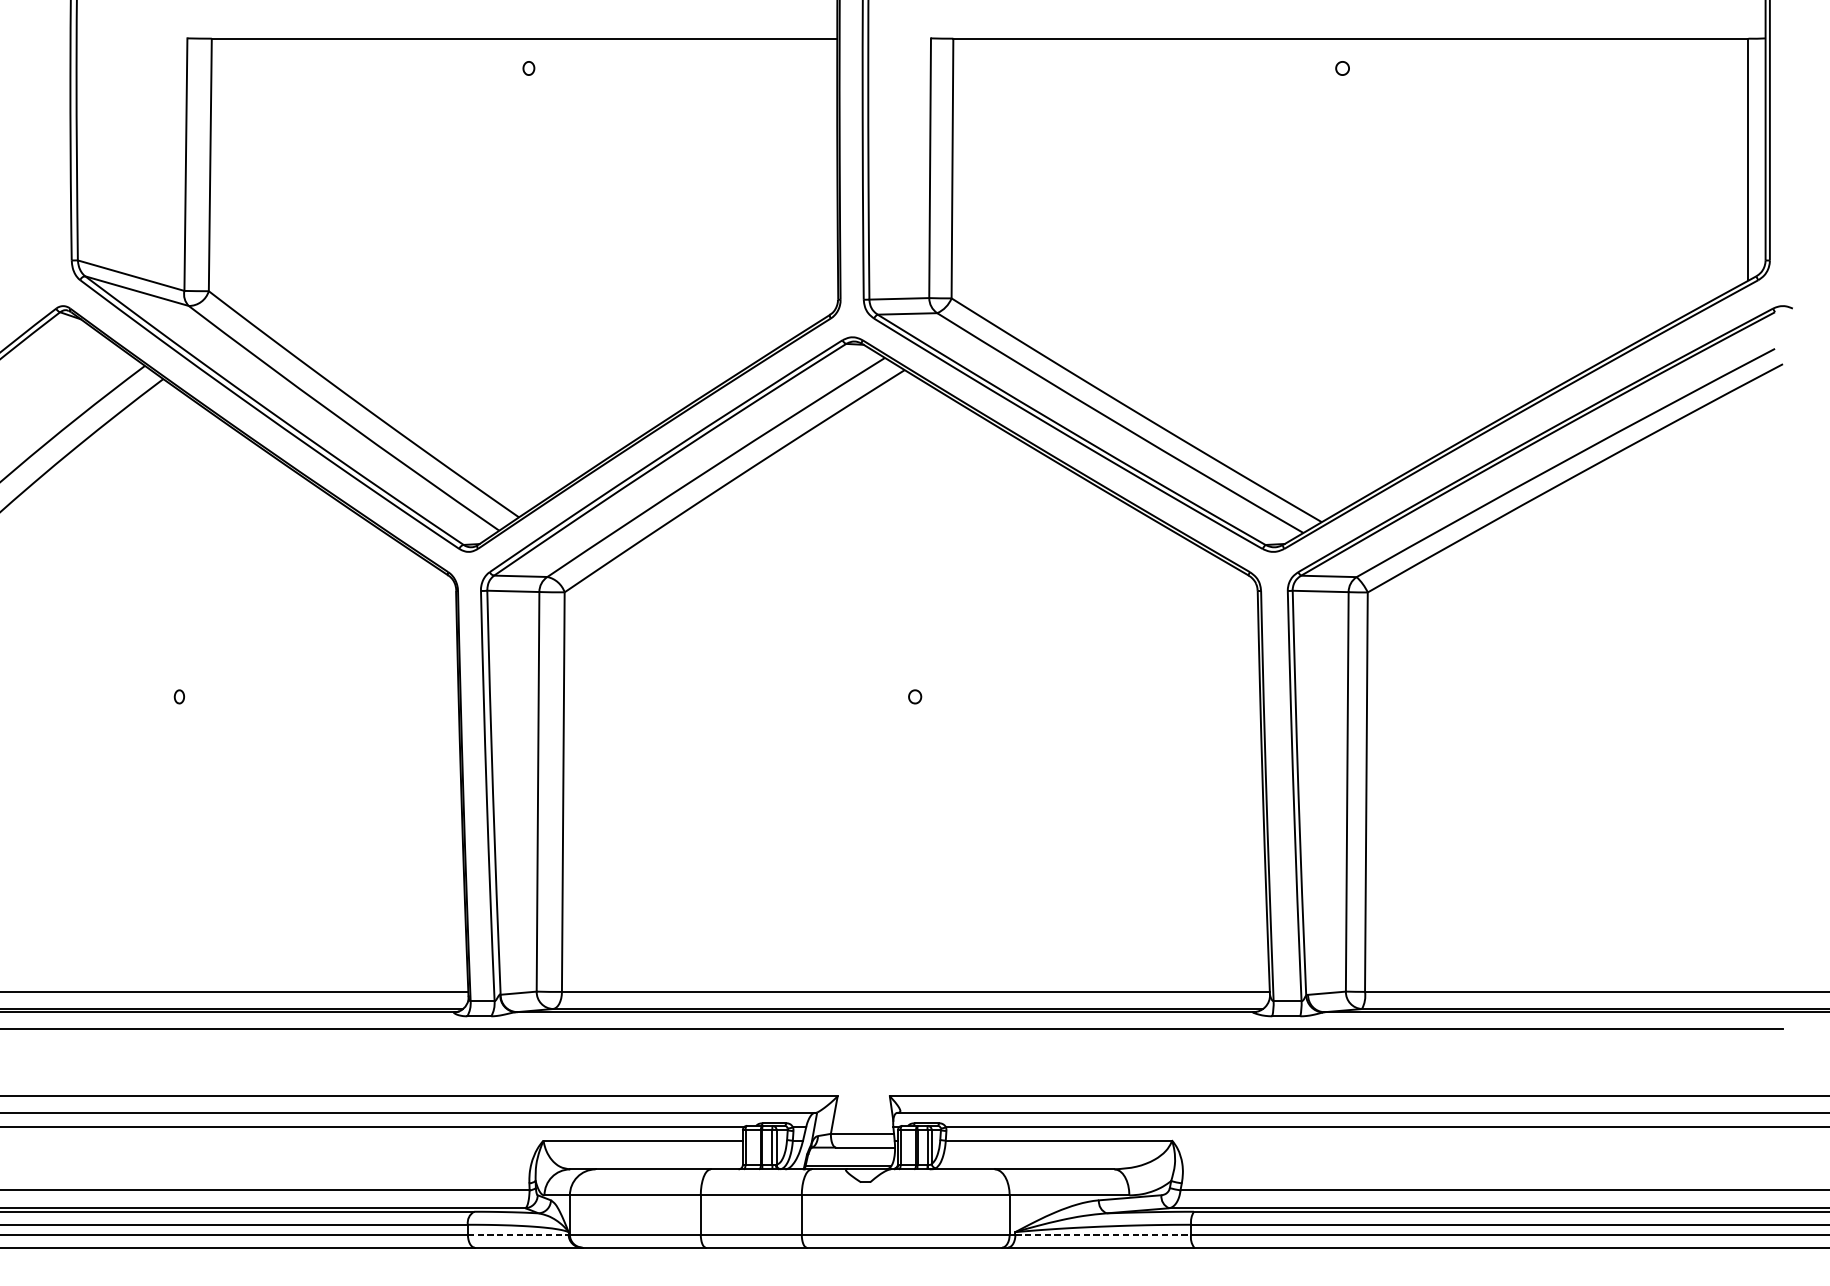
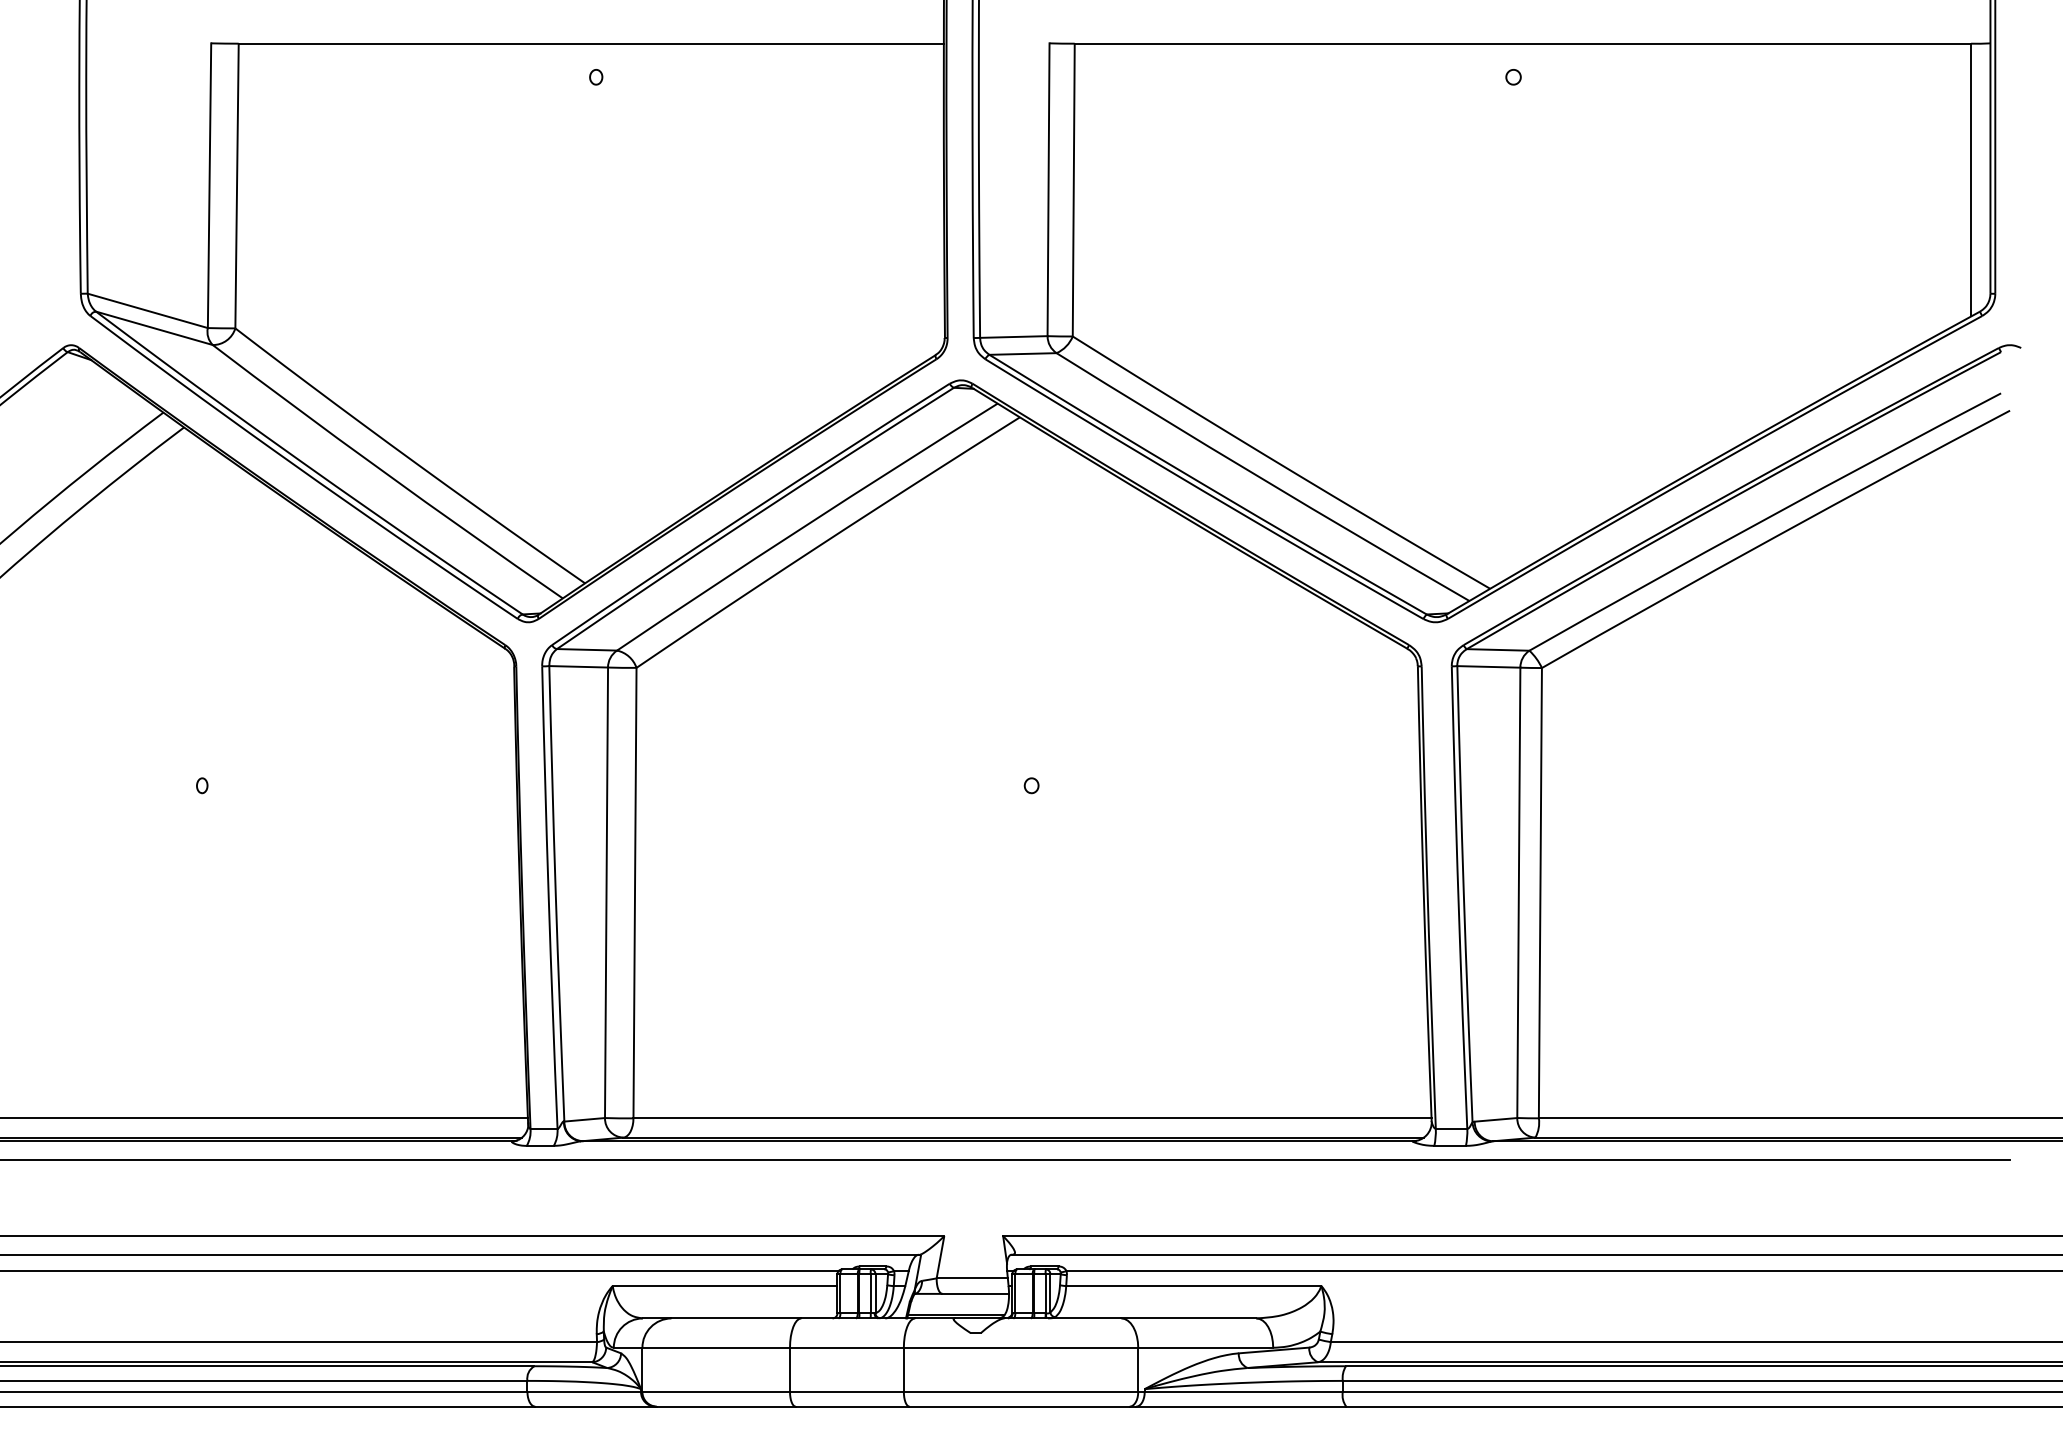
line: (518, 1234) -> (584, 1391), dashed -> solid
line: (1103, 1234) -> (1244, 1391), dashed -> solid

